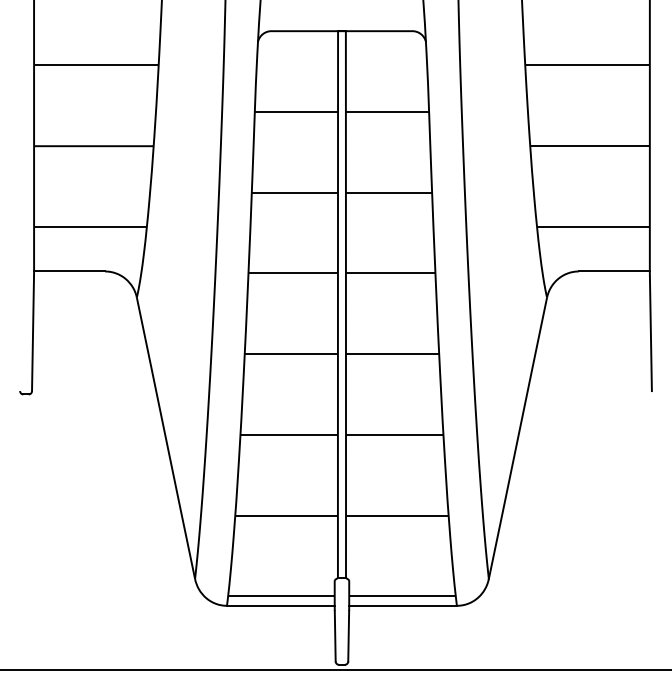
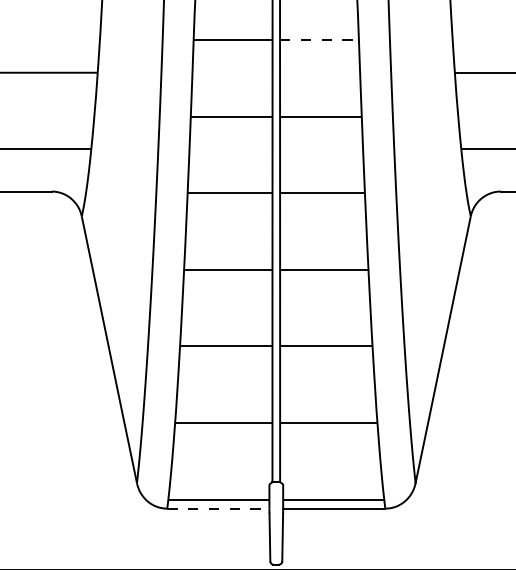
line: (387, 111) -> (319, 39), solid -> dashed
line: (280, 605) -> (218, 508), solid -> dashed

